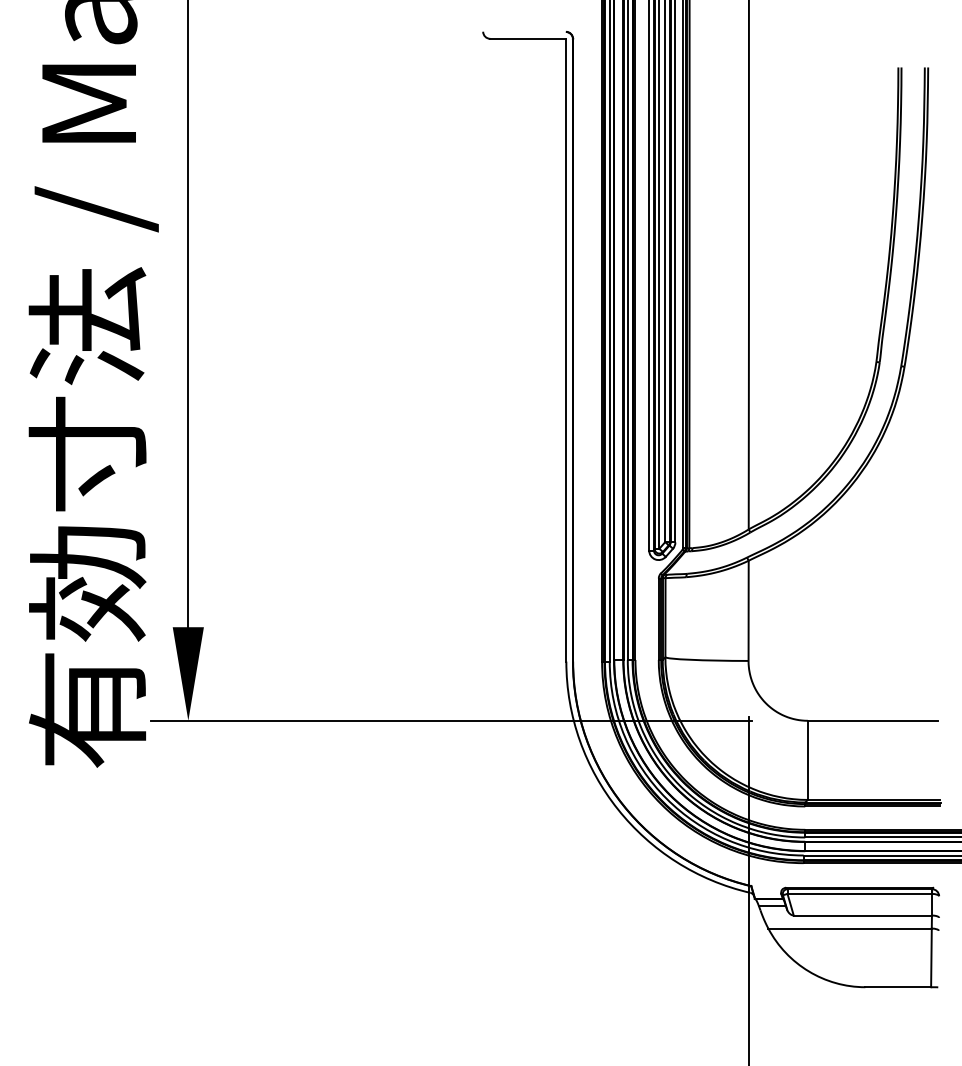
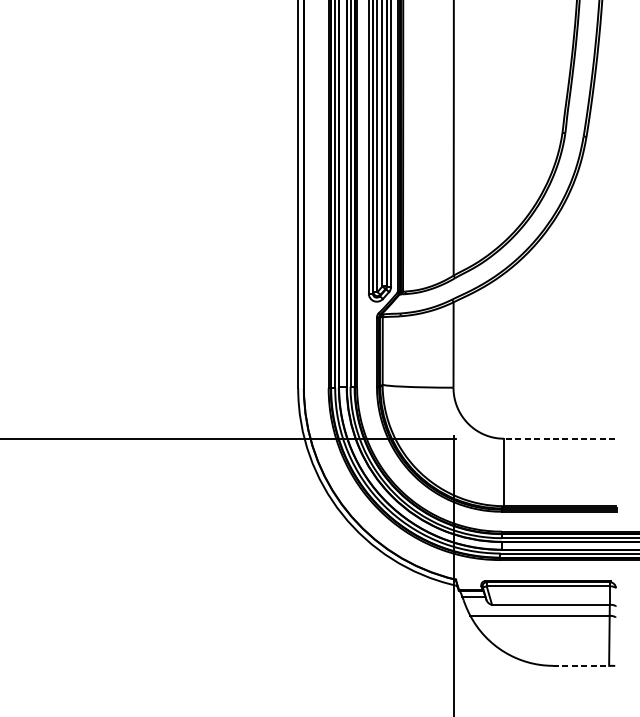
line: (872, 720) -> (559, 438), solid -> dashed
line: (898, 987) -> (581, 666), solid -> dashed

